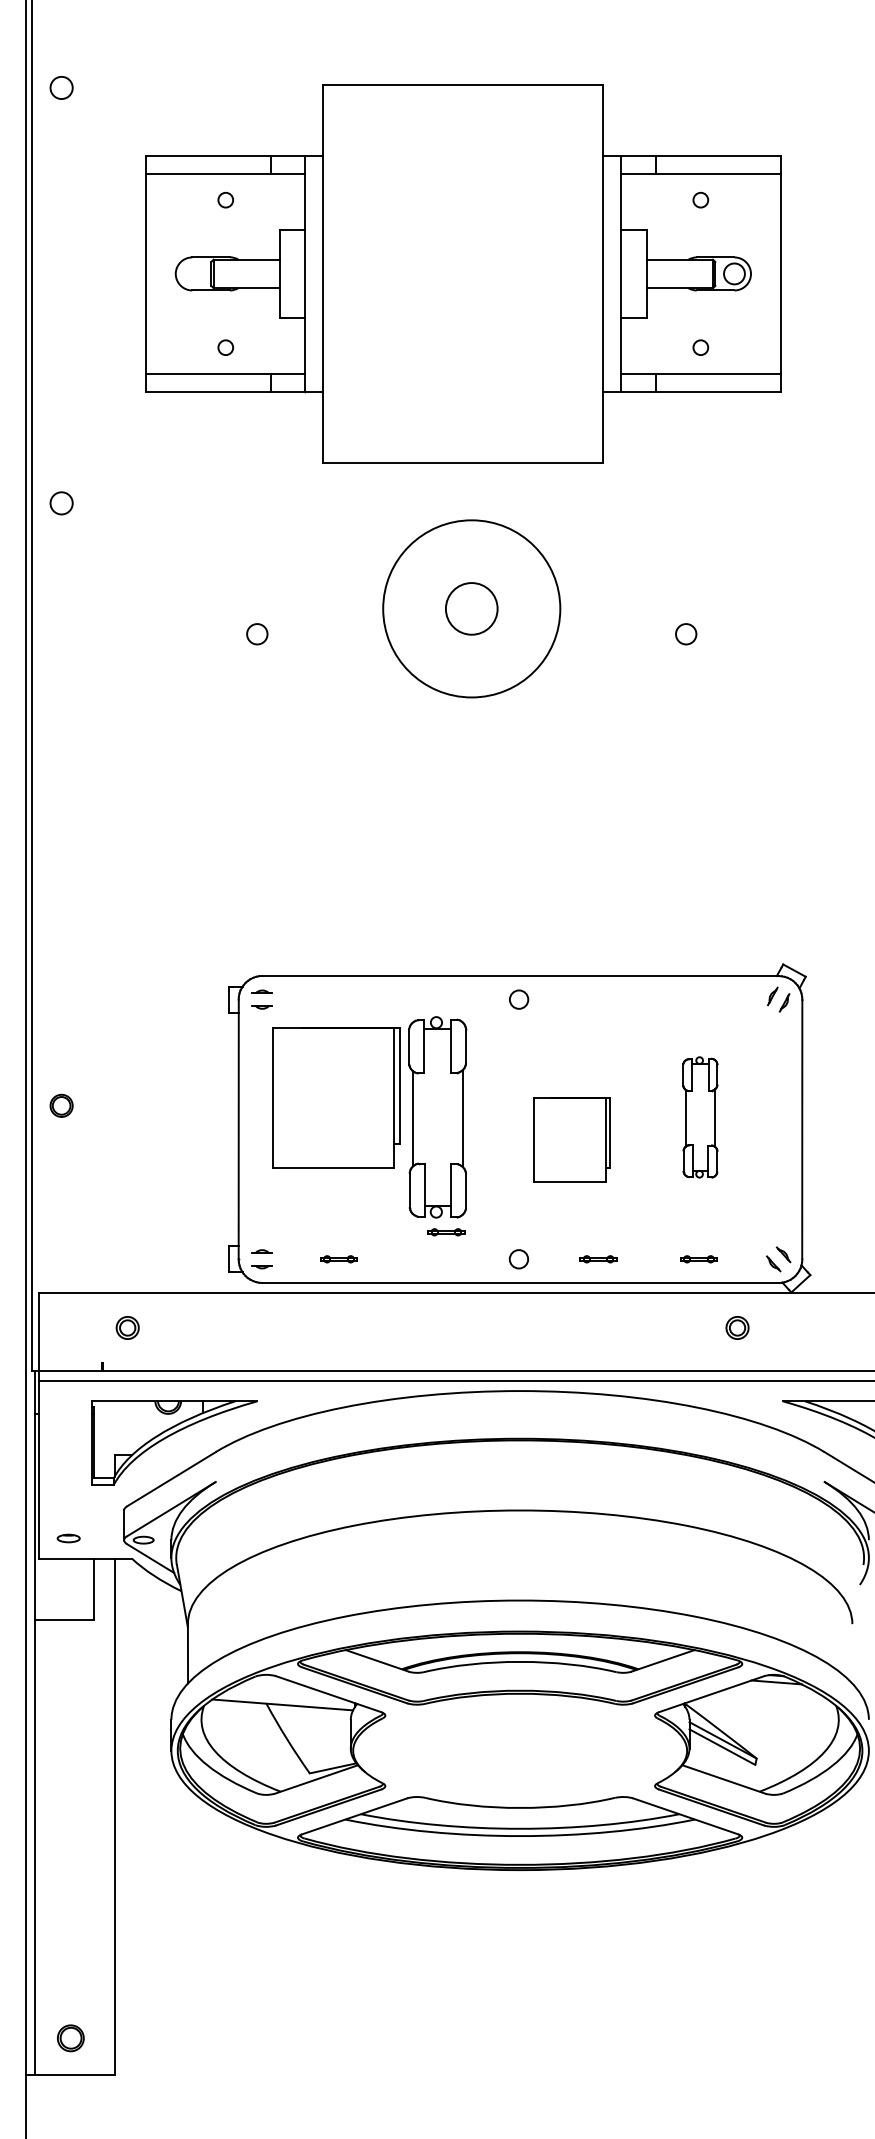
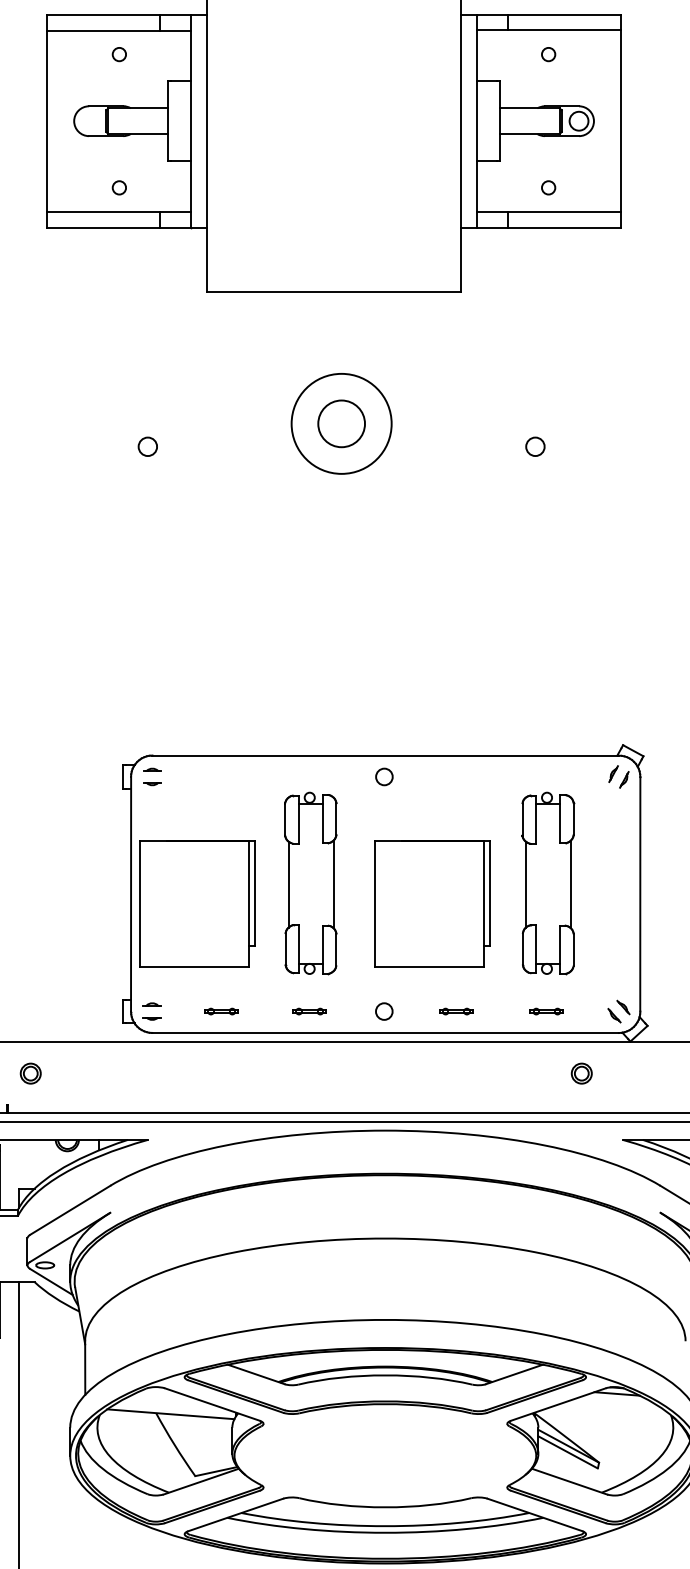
circle: (471, 608) -> (341, 423), size x0.62
part: (336, 1097) -> (197, 903), moved
part: (700, 1117) -> (548, 883), size x1.67
part: (571, 1139) -> (431, 903), size x1.67
part: (446, 1232) -> (309, 1011), moved

